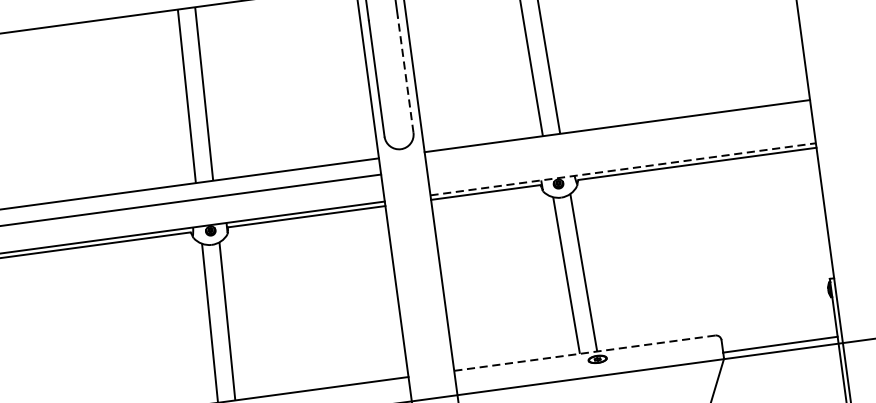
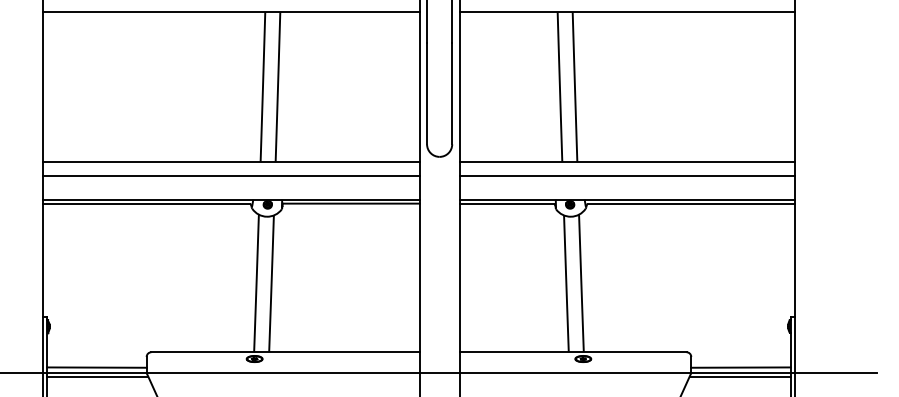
line: (405, 74) -> (452, 93), dashed -> solid
line: (618, 142) -> (626, 176), added
line: (623, 169) -> (627, 199), dashed -> solid
line: (585, 353) -> (573, 352), dashed -> solid
line: (780, 355) -> (739, 376), added

